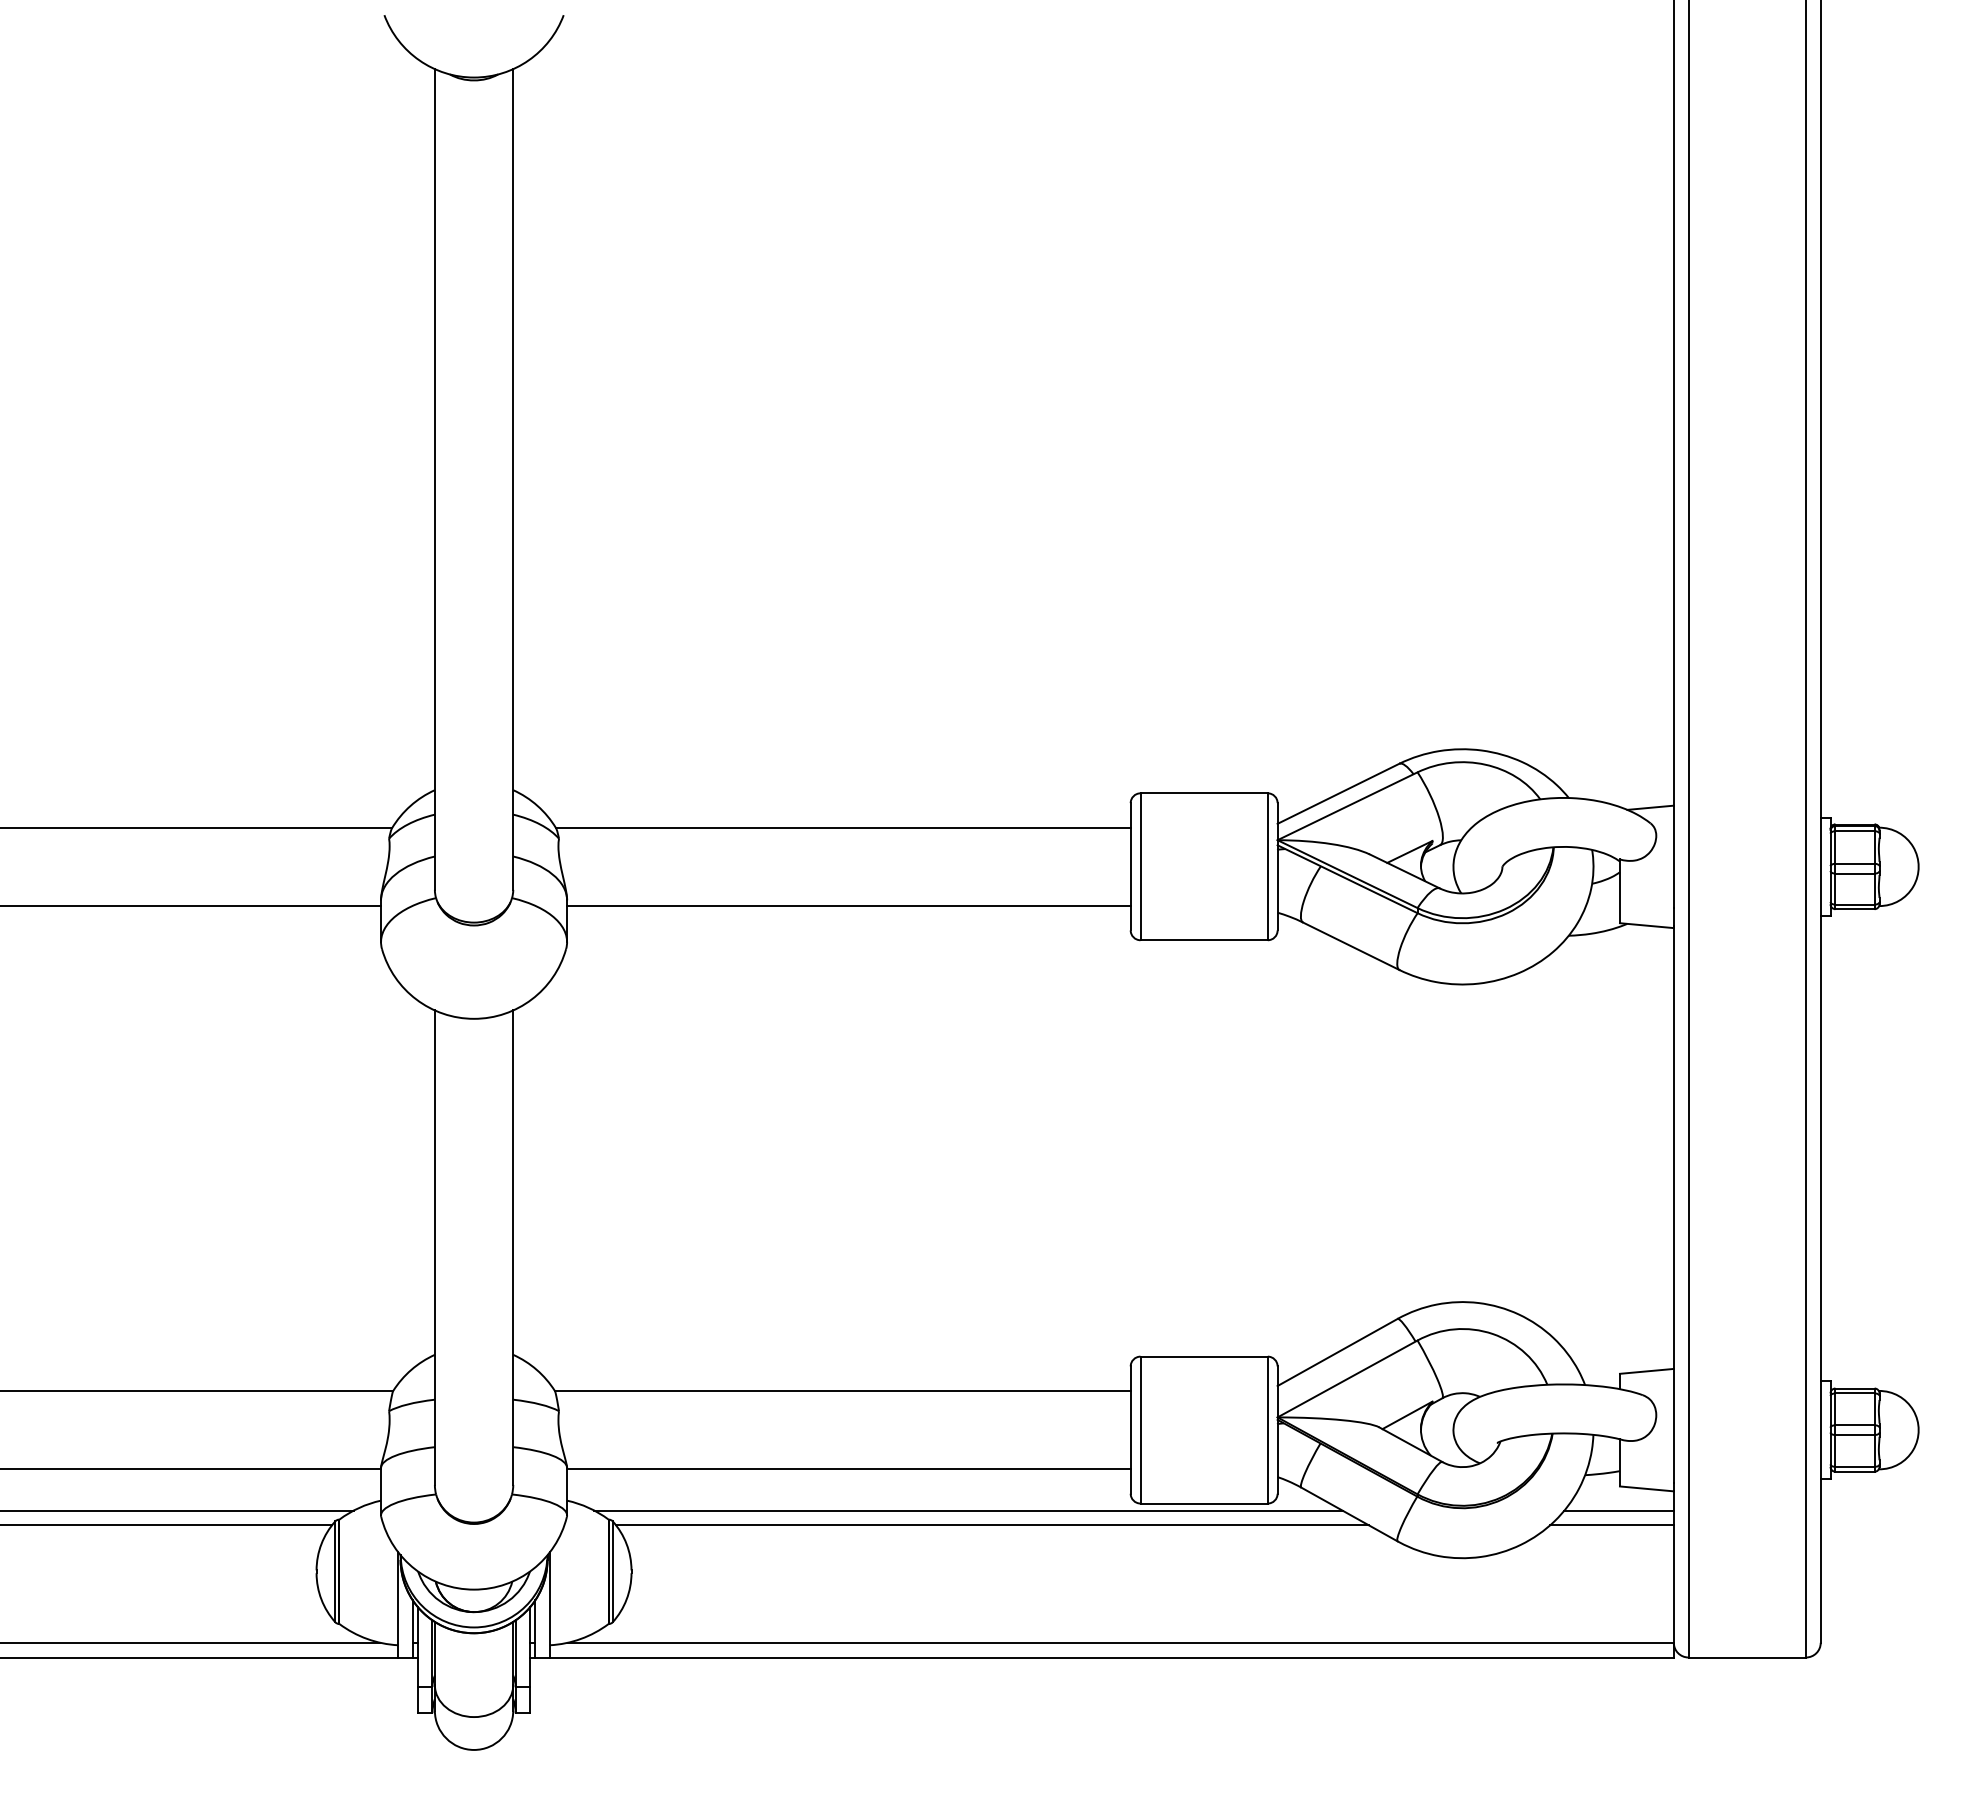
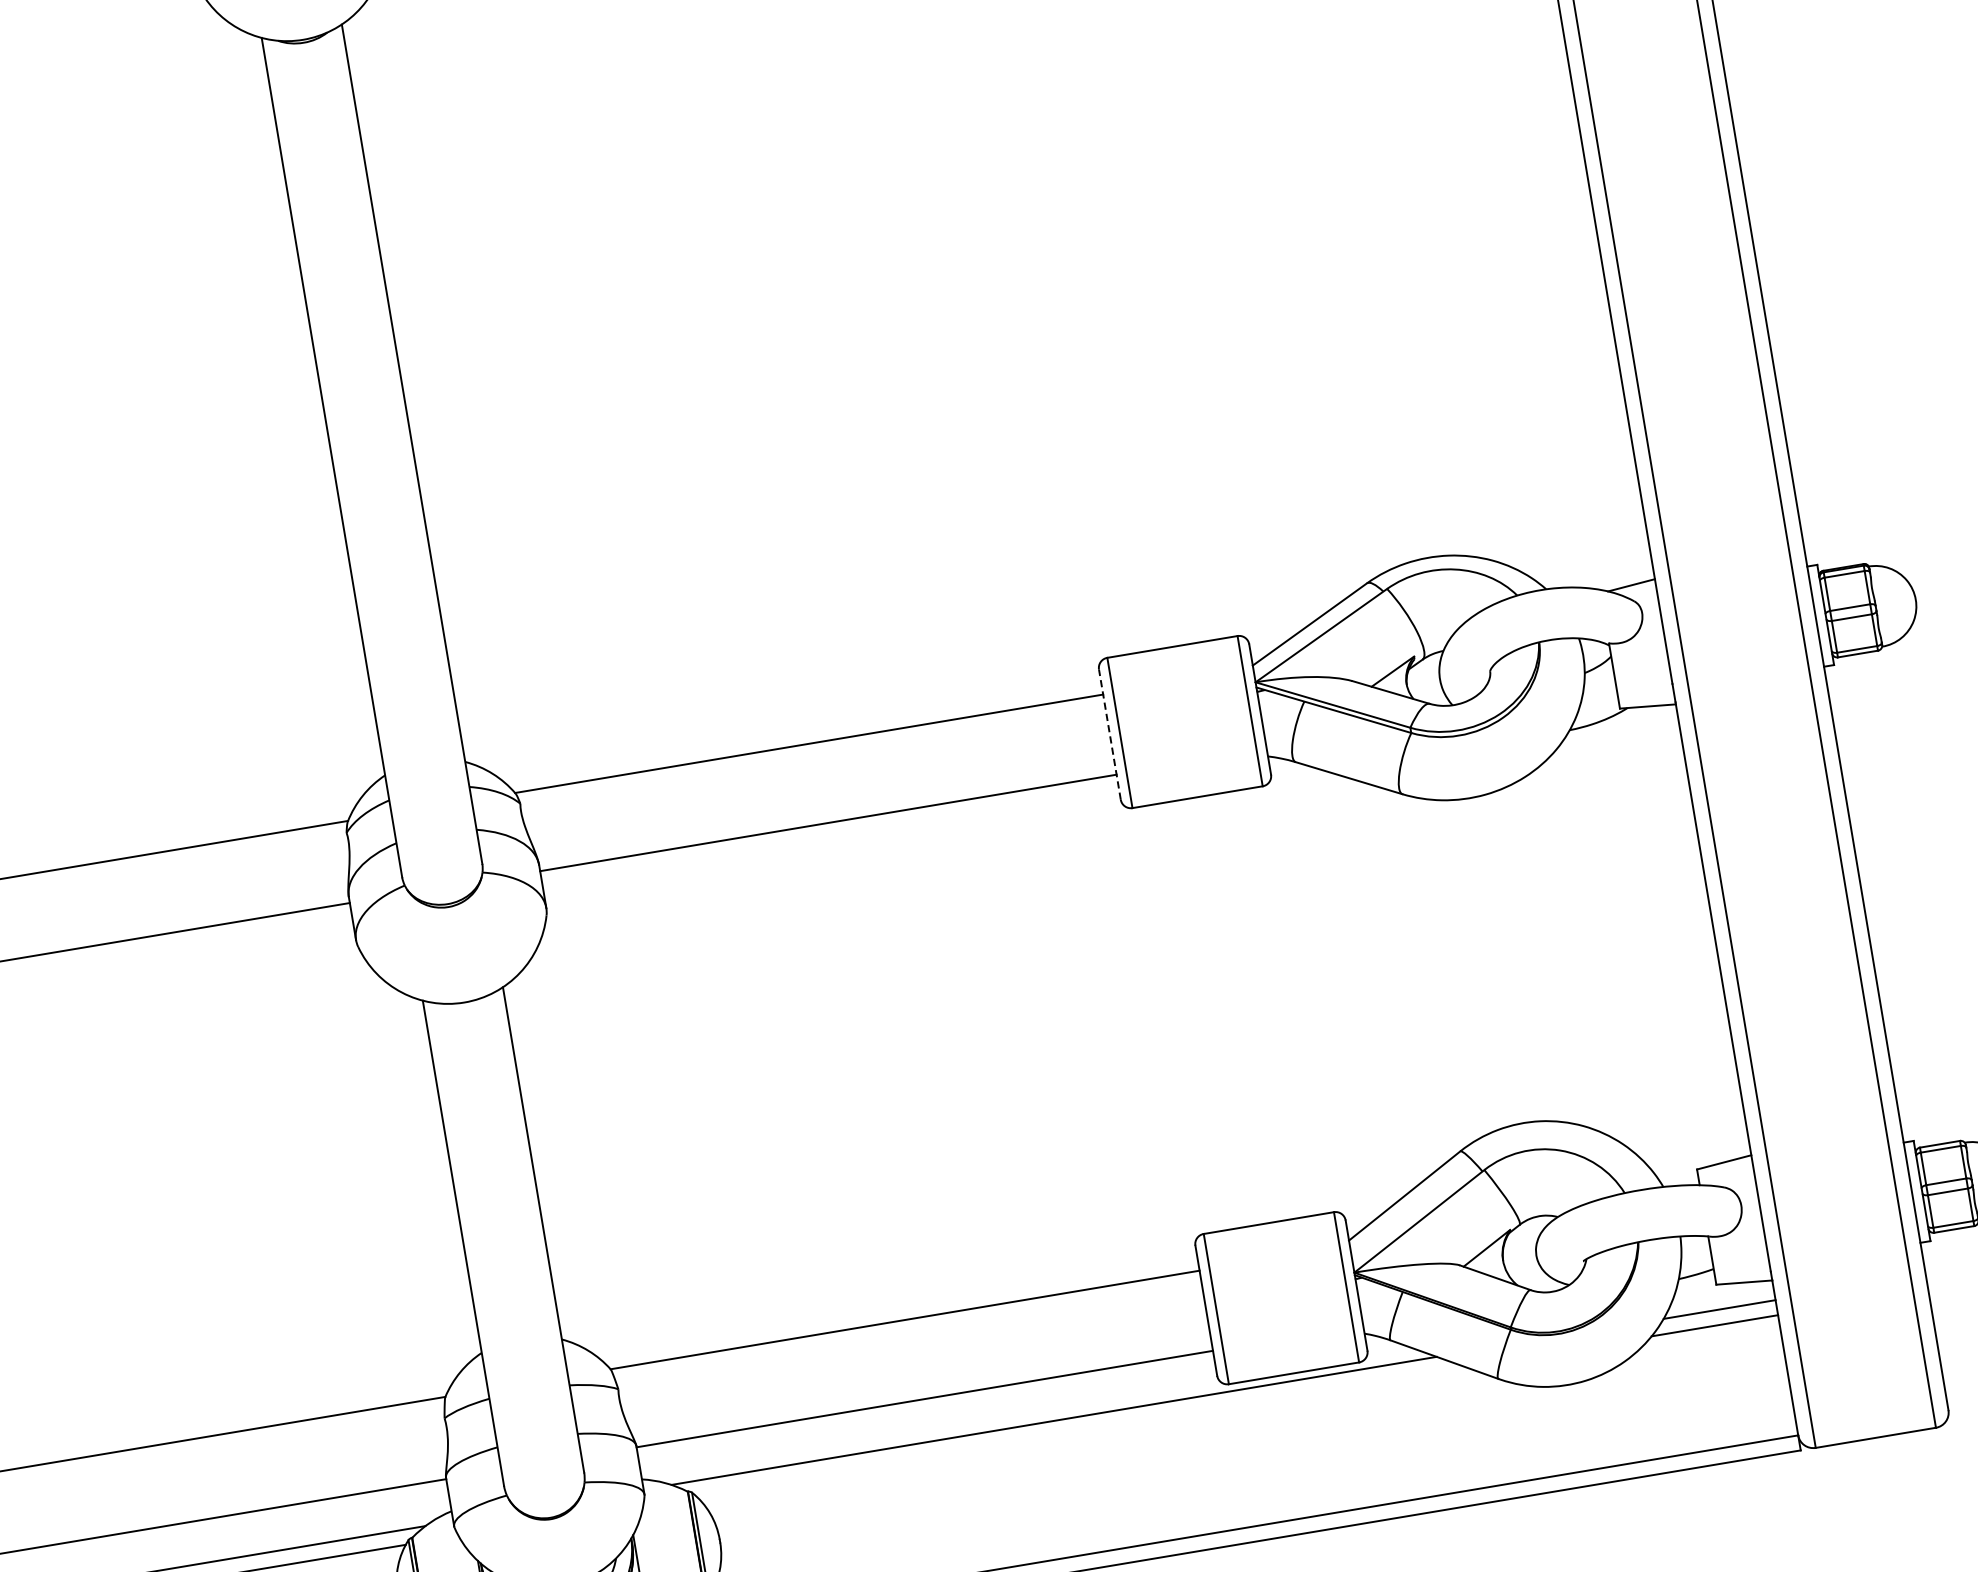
line: (1130, 866) -> (1109, 734), solid -> dashed
line: (992, 1525) -> (1081, 1432), removed

